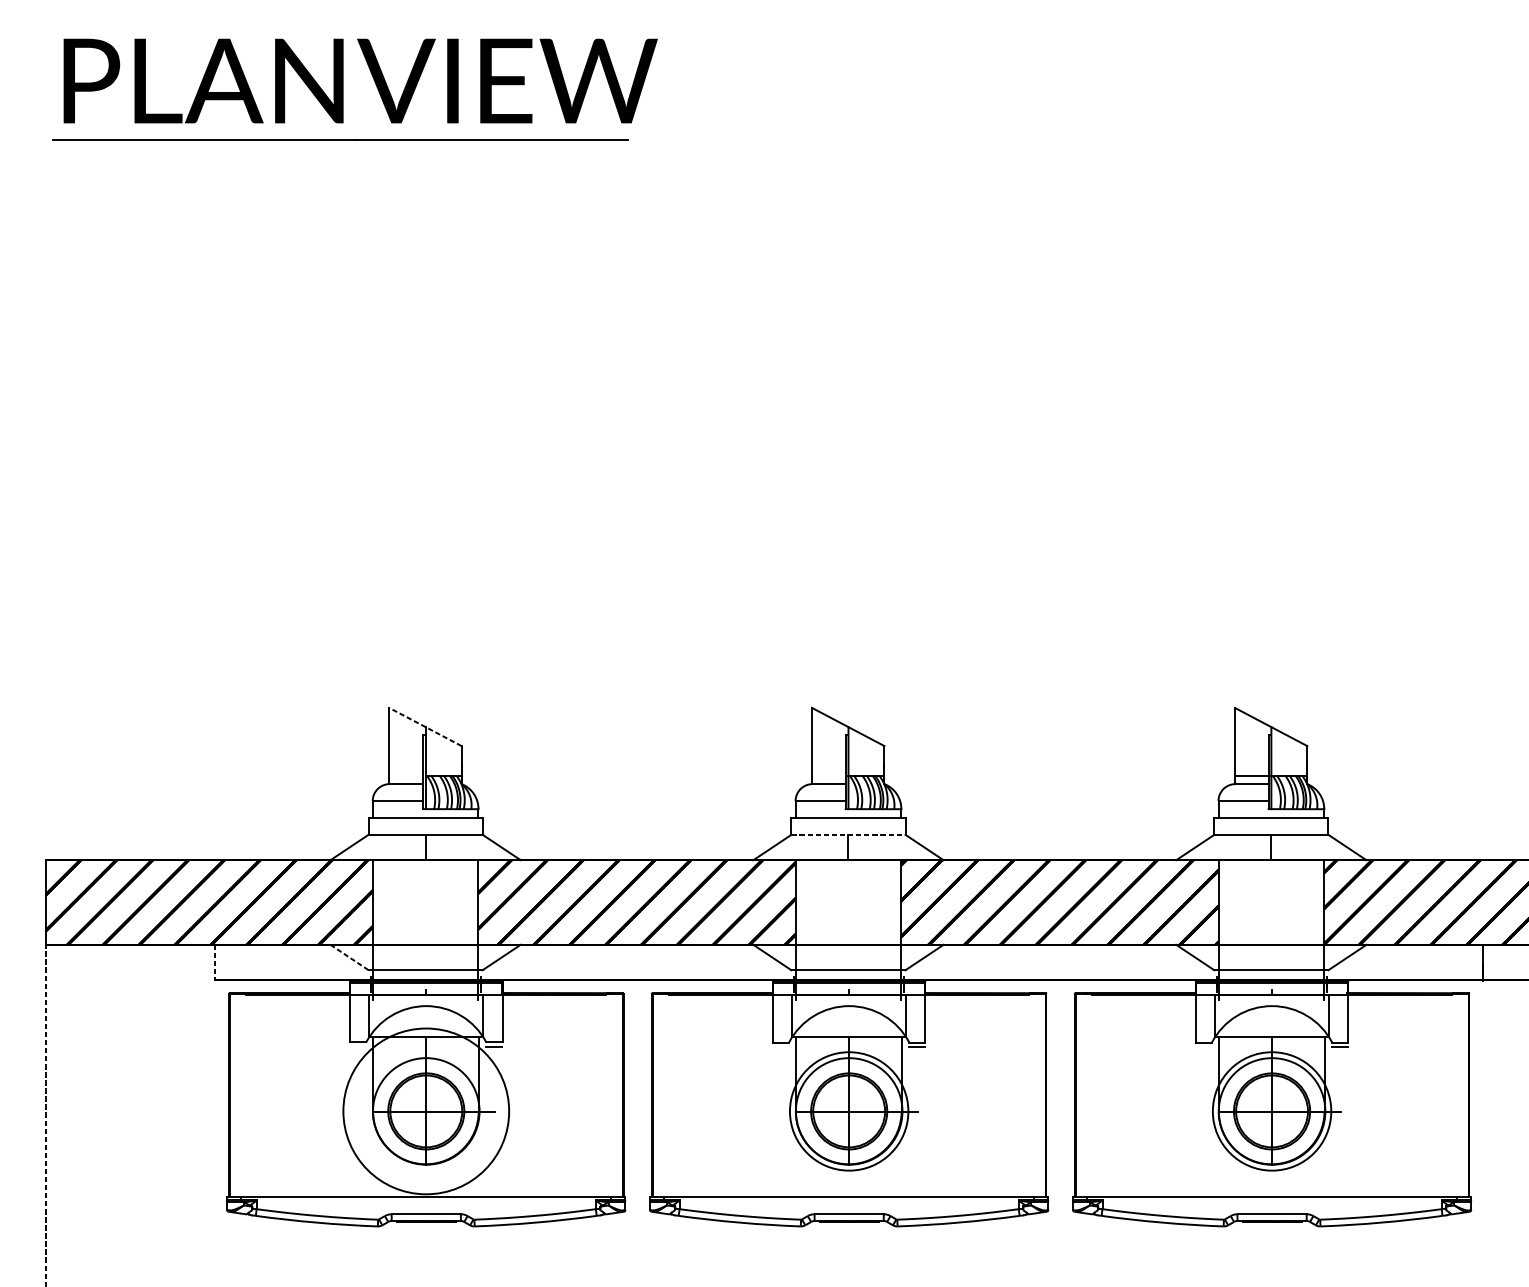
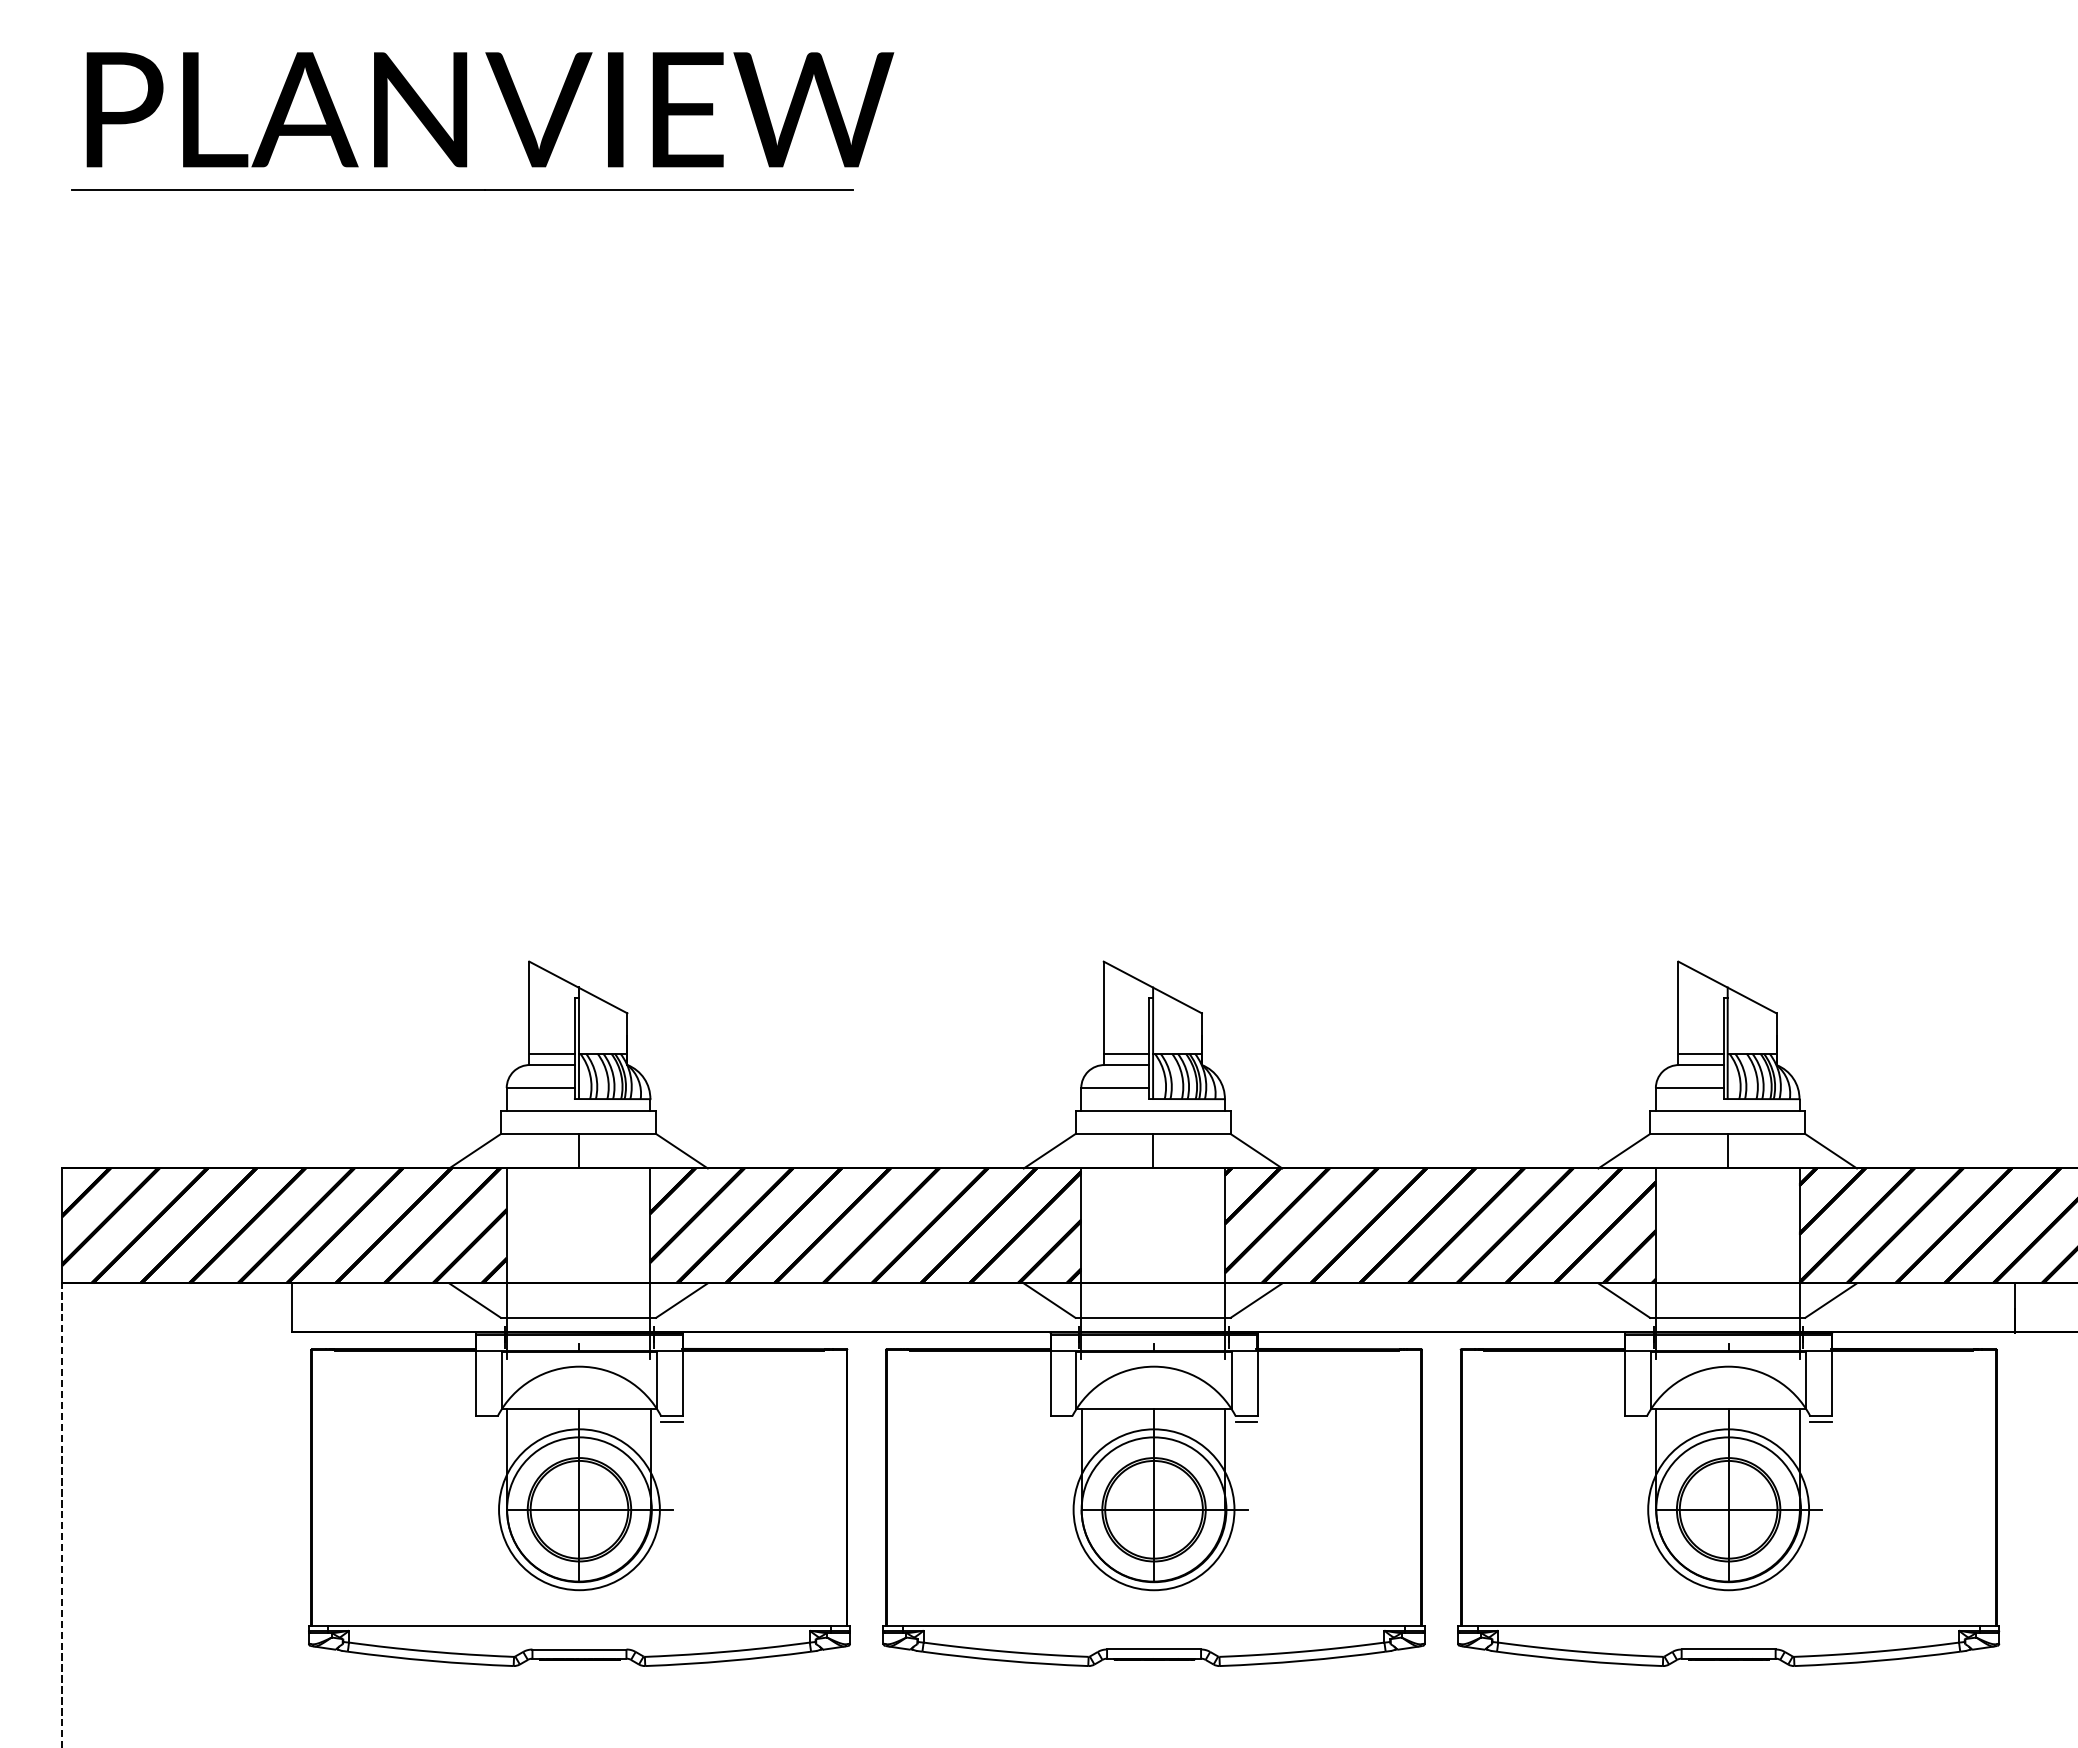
line: (424, 727) -> (577, 987), dashed -> solid
line: (405, 775) -> (551, 1053), added
line: (828, 775) -> (1126, 1053), added
line: (848, 835) -> (1153, 1134), dashed -> solid
line: (349, 957) -> (475, 1300), dashed -> solid
line: (215, 963) -> (292, 1308), dashed -> solid
circle: (426, 1111) -> (579, 1509), size x0.71

